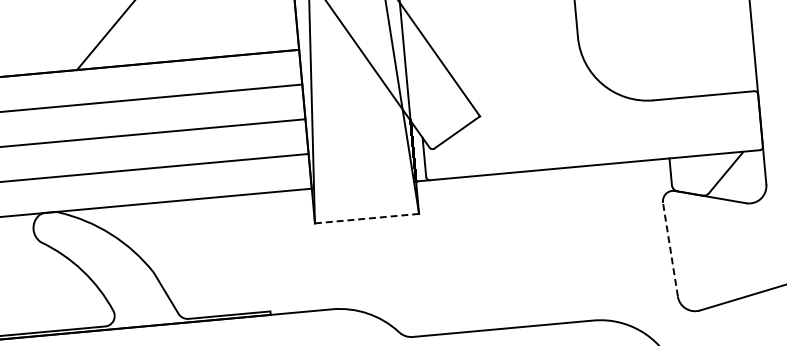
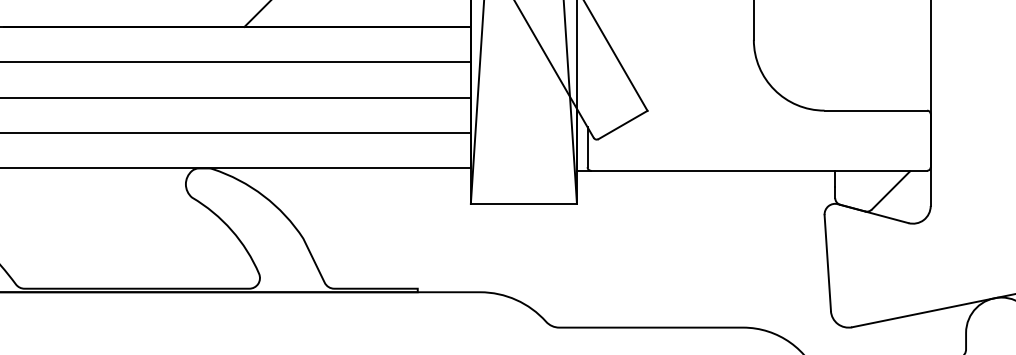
line: (366, 218) -> (523, 203), dashed -> solid
line: (670, 249) -> (827, 262), dashed -> solid

